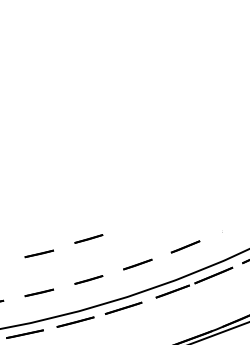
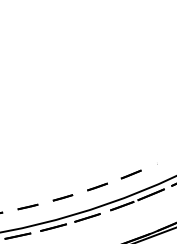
line: (88, 238) -> (62, 168), removed
line: (39, 253) -> (28, 179), removed

